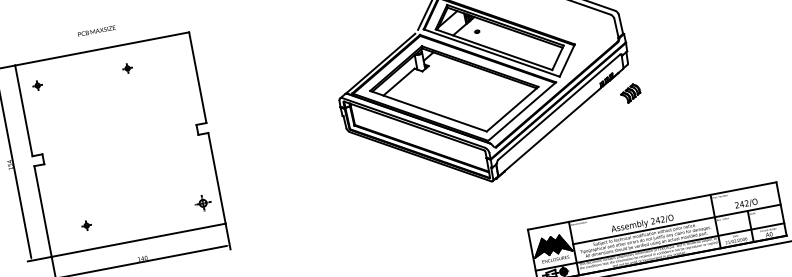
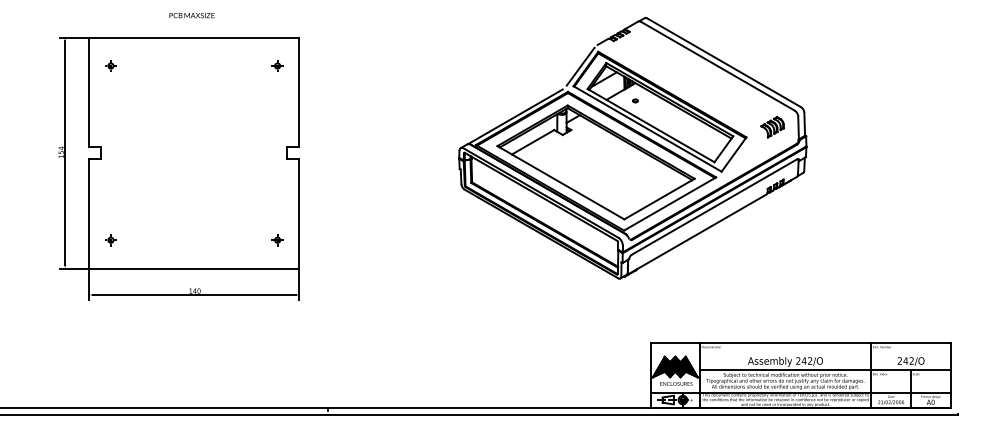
part: (127, 68) -> (277, 65), moved
part: (630, 93) -> (772, 127), moved
part: (203, 203) -> (277, 240), size x0.62
part: (86, 226) -> (110, 240), moved

